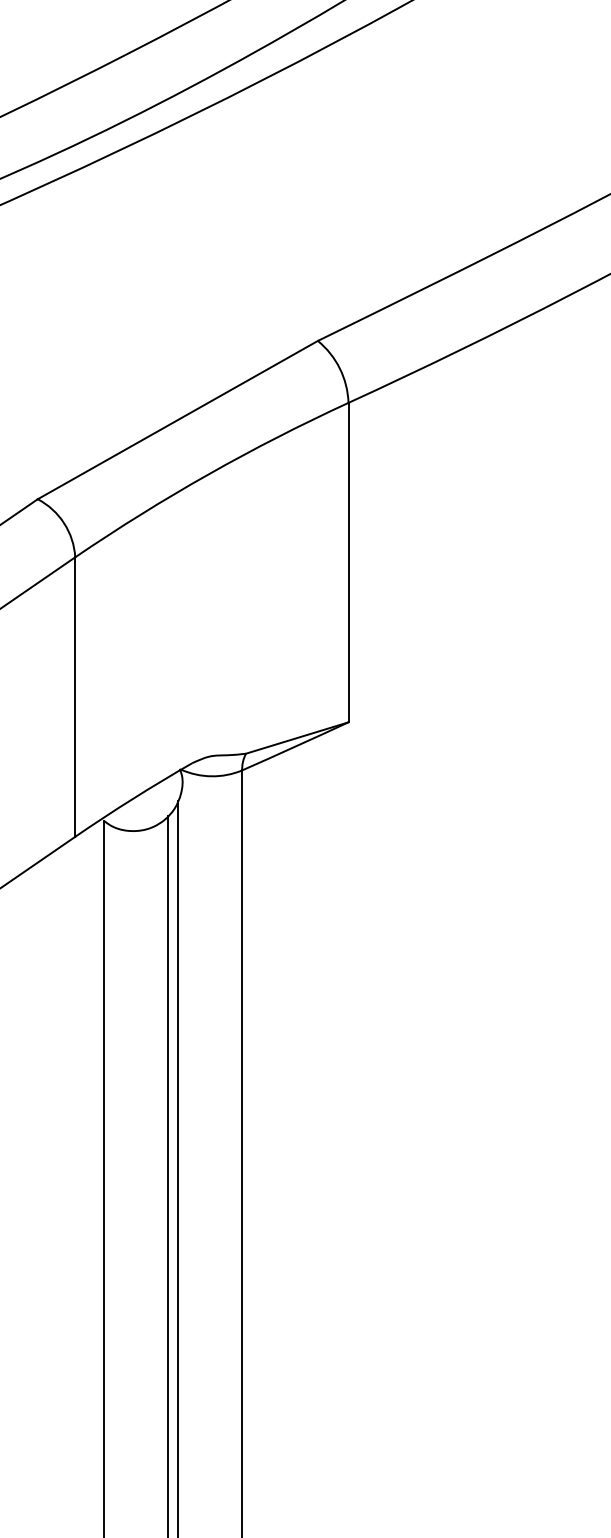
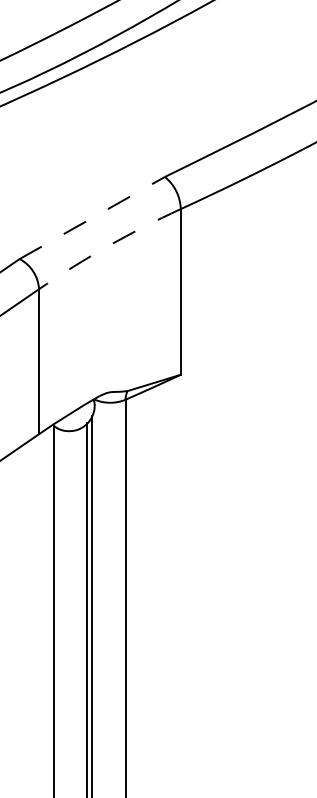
line: (178, 419) -> (92, 217), solid -> dashed
arc: (209, 475) -> (108, 246), solid -> dashed

